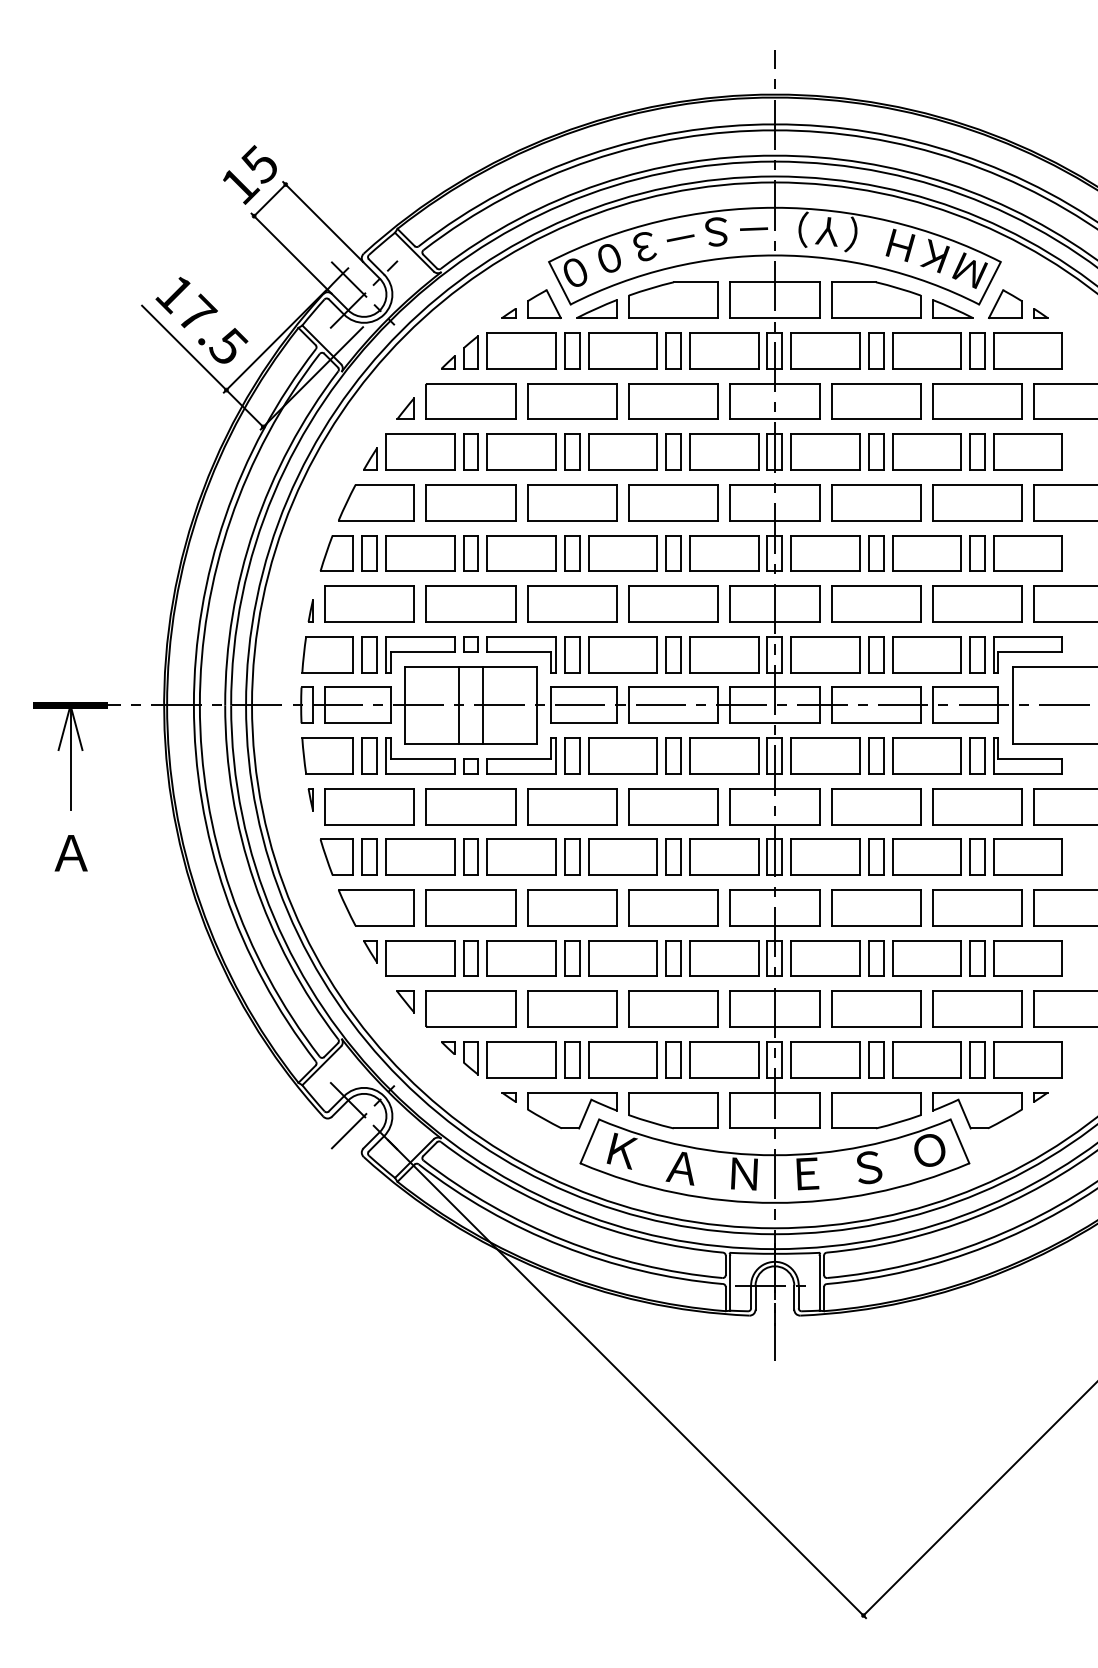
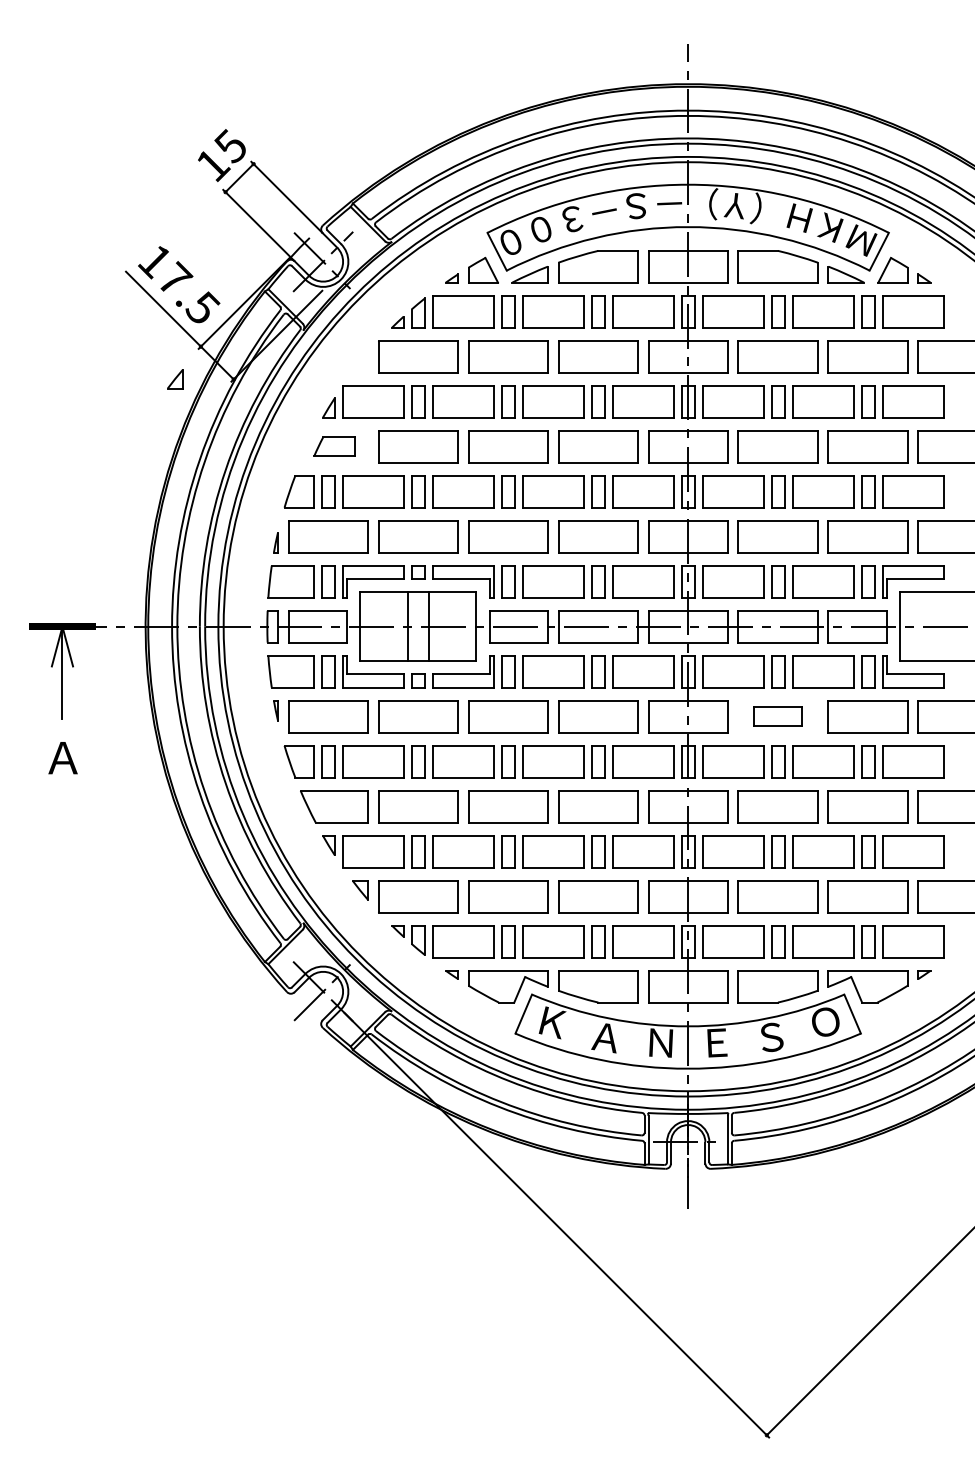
part: (406, 409) -> (175, 379), moved
part: (376, 502) -> (334, 446), size x0.6
part: (875, 806) -> (777, 716), size x0.6

